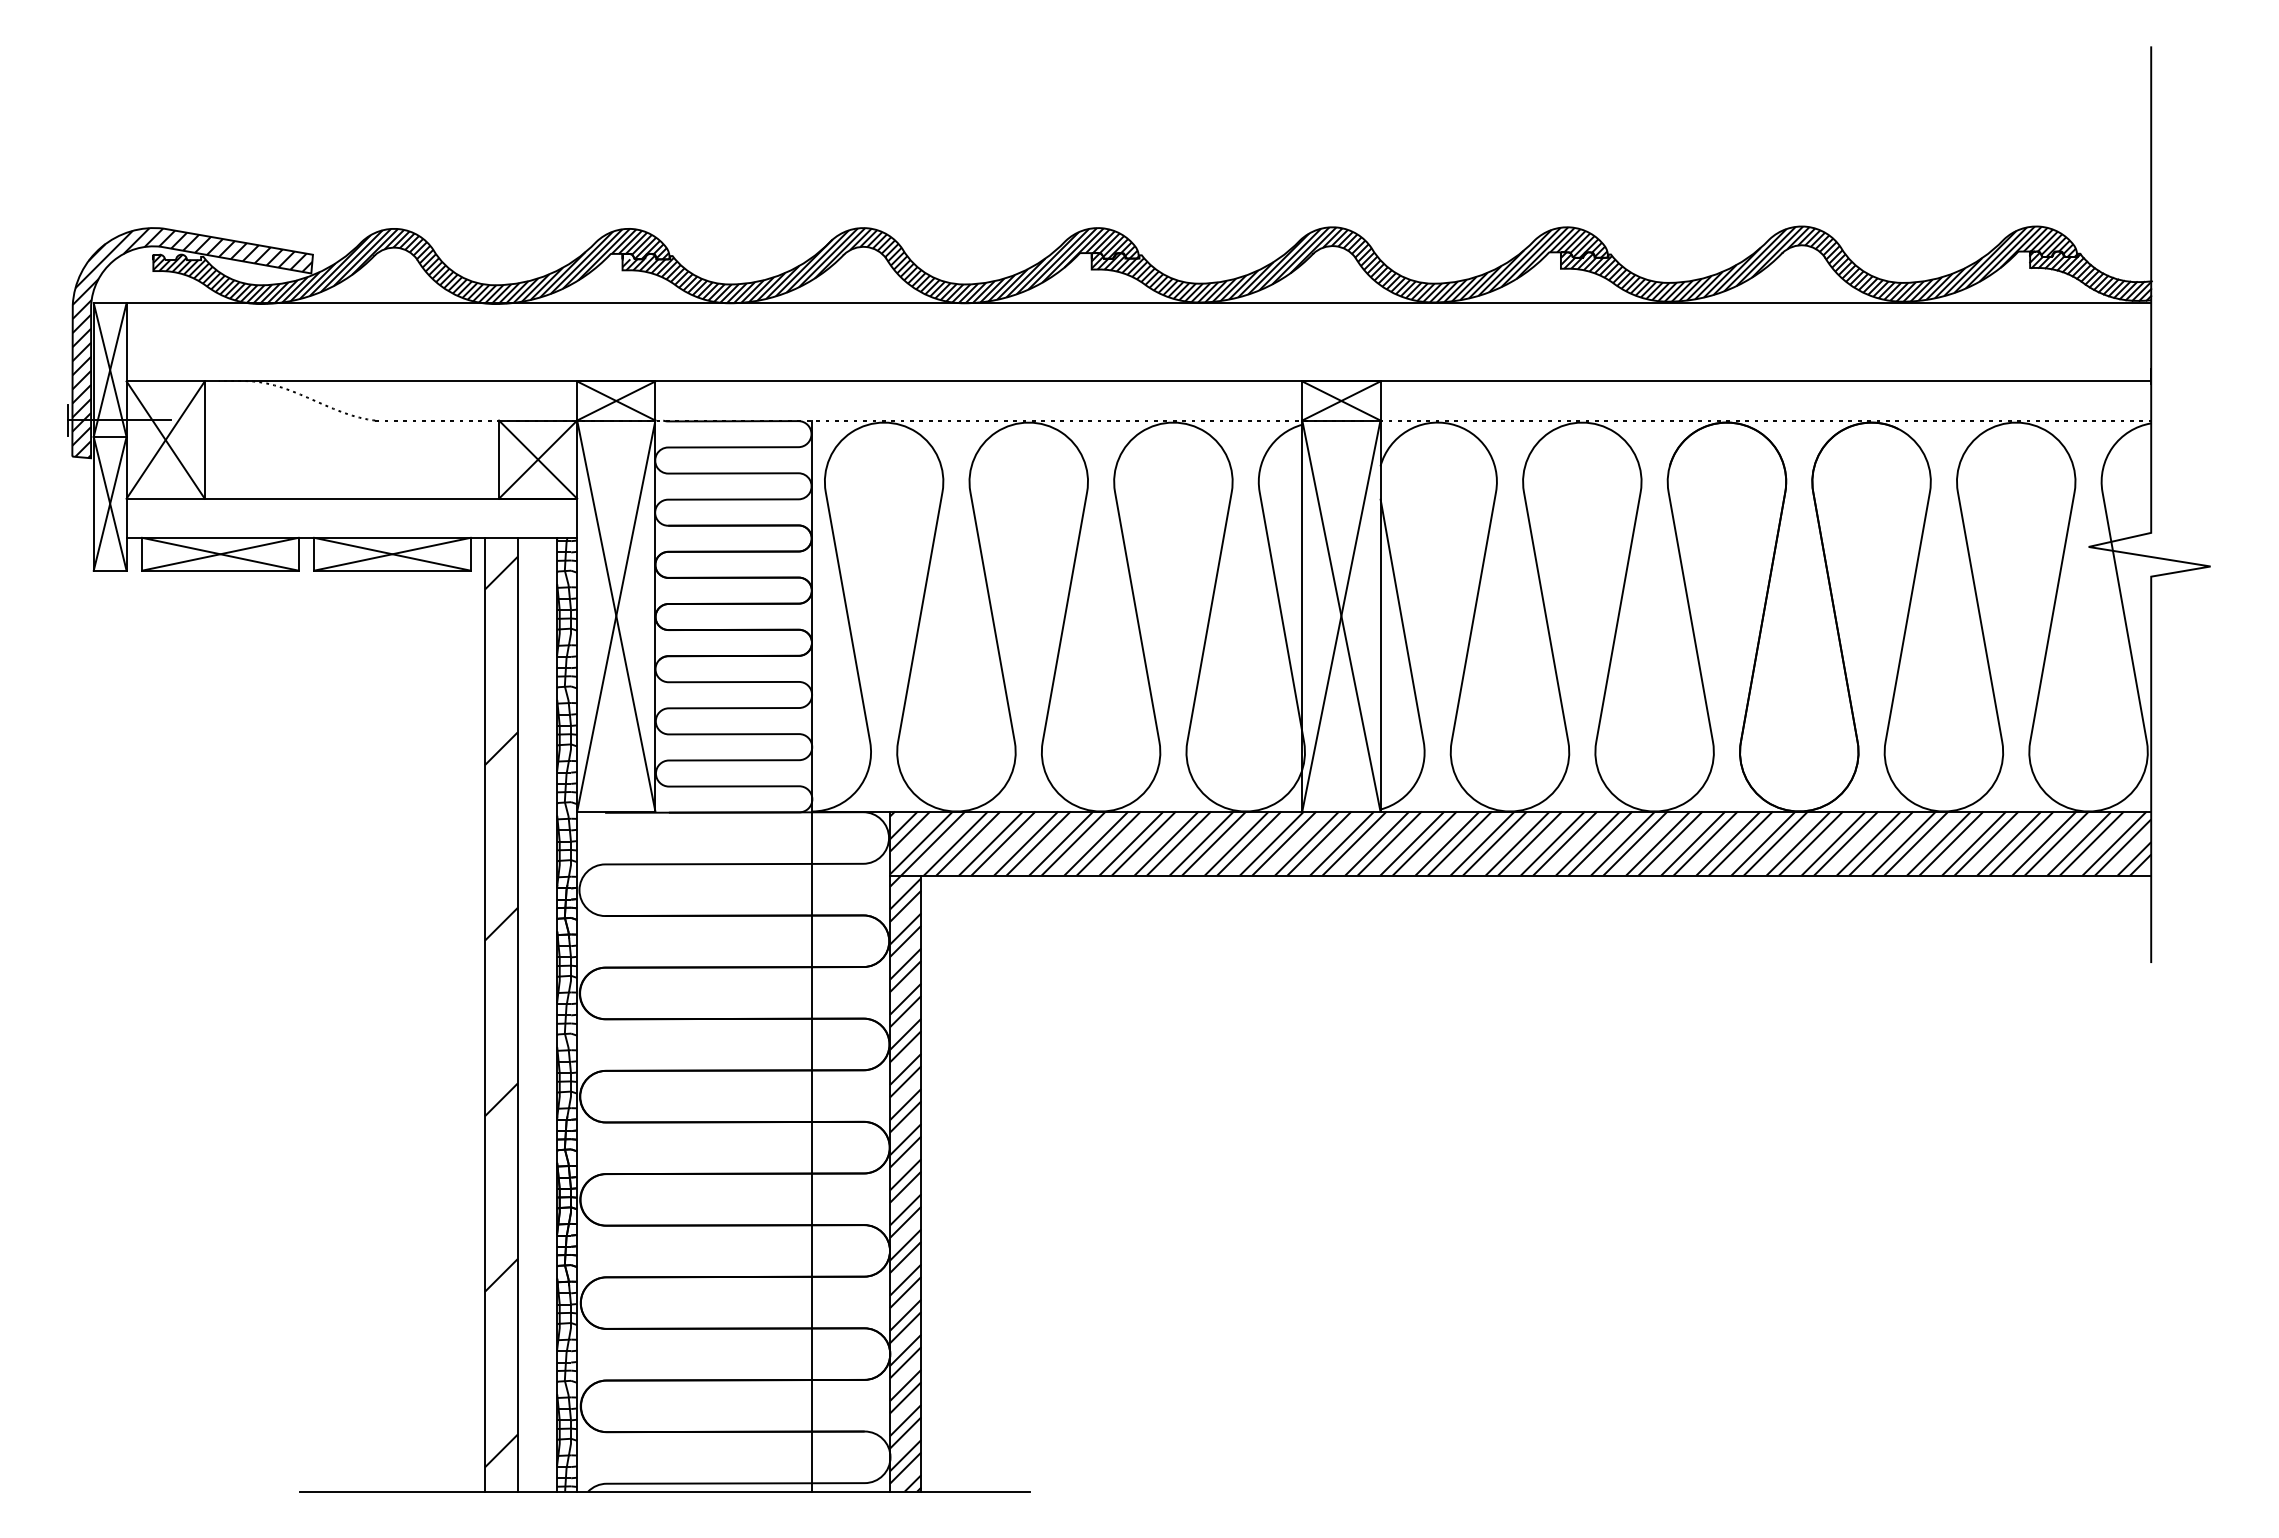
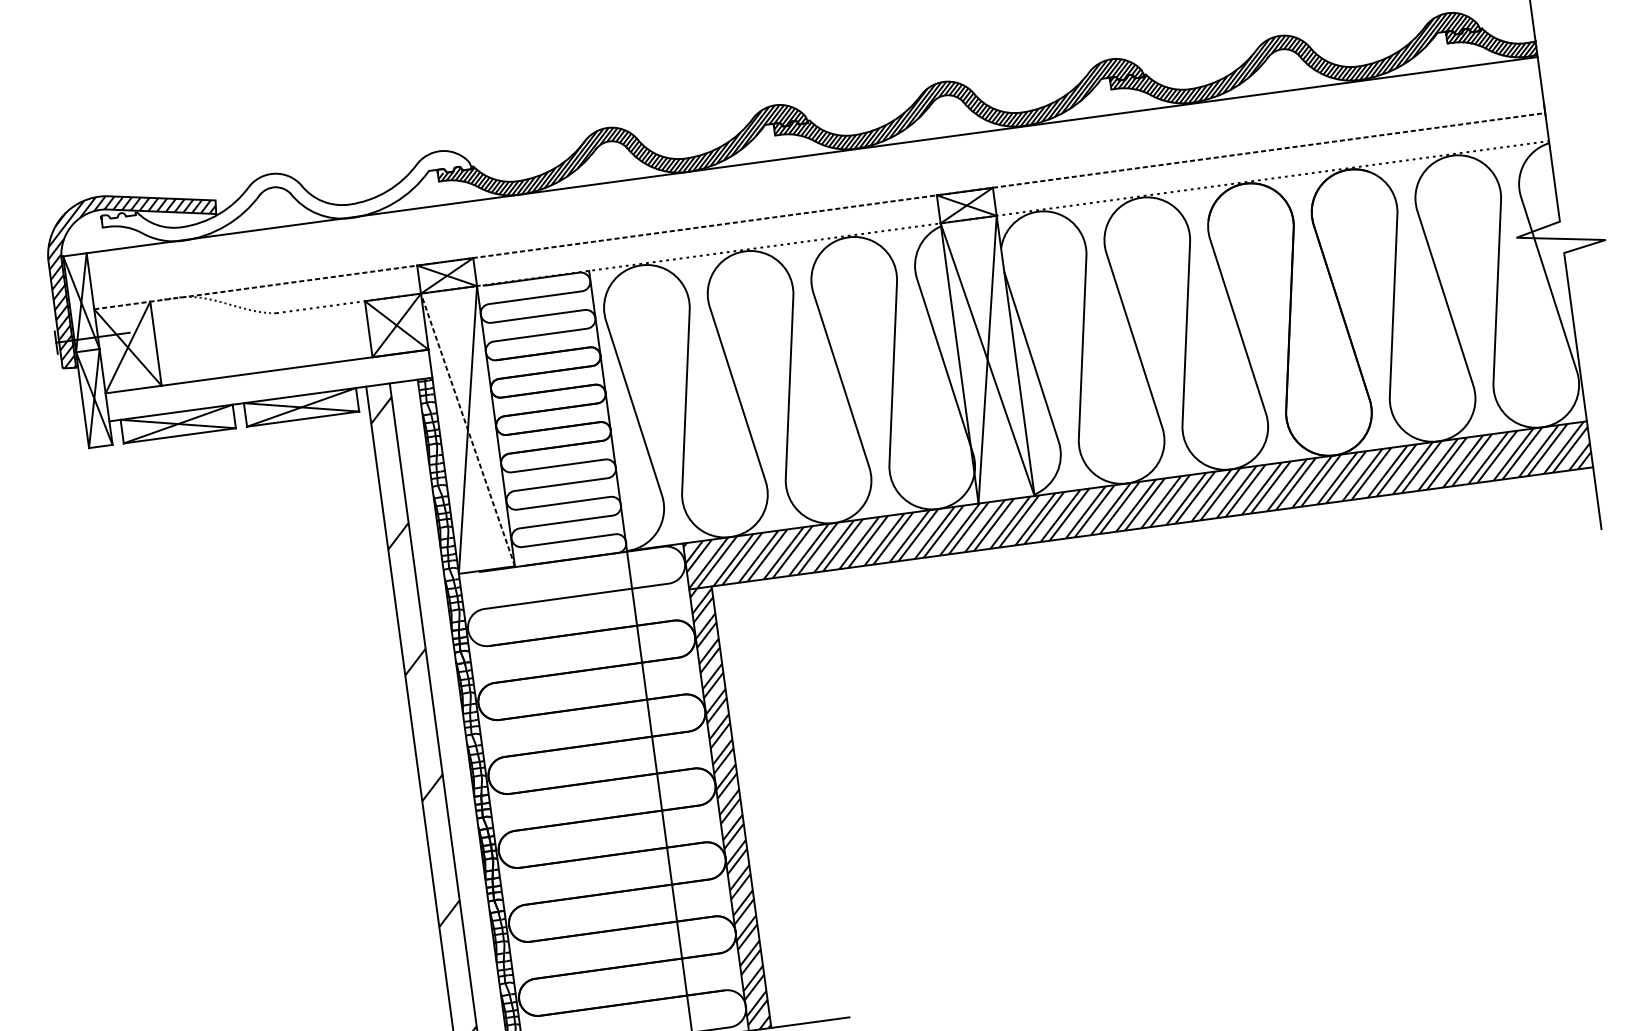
hatch: (410, 266) -> (286, 199), removed
line: (1139, 381) -> (820, 211), solid -> dashed
line: (616, 615) -> (468, 429), solid -> dashed

